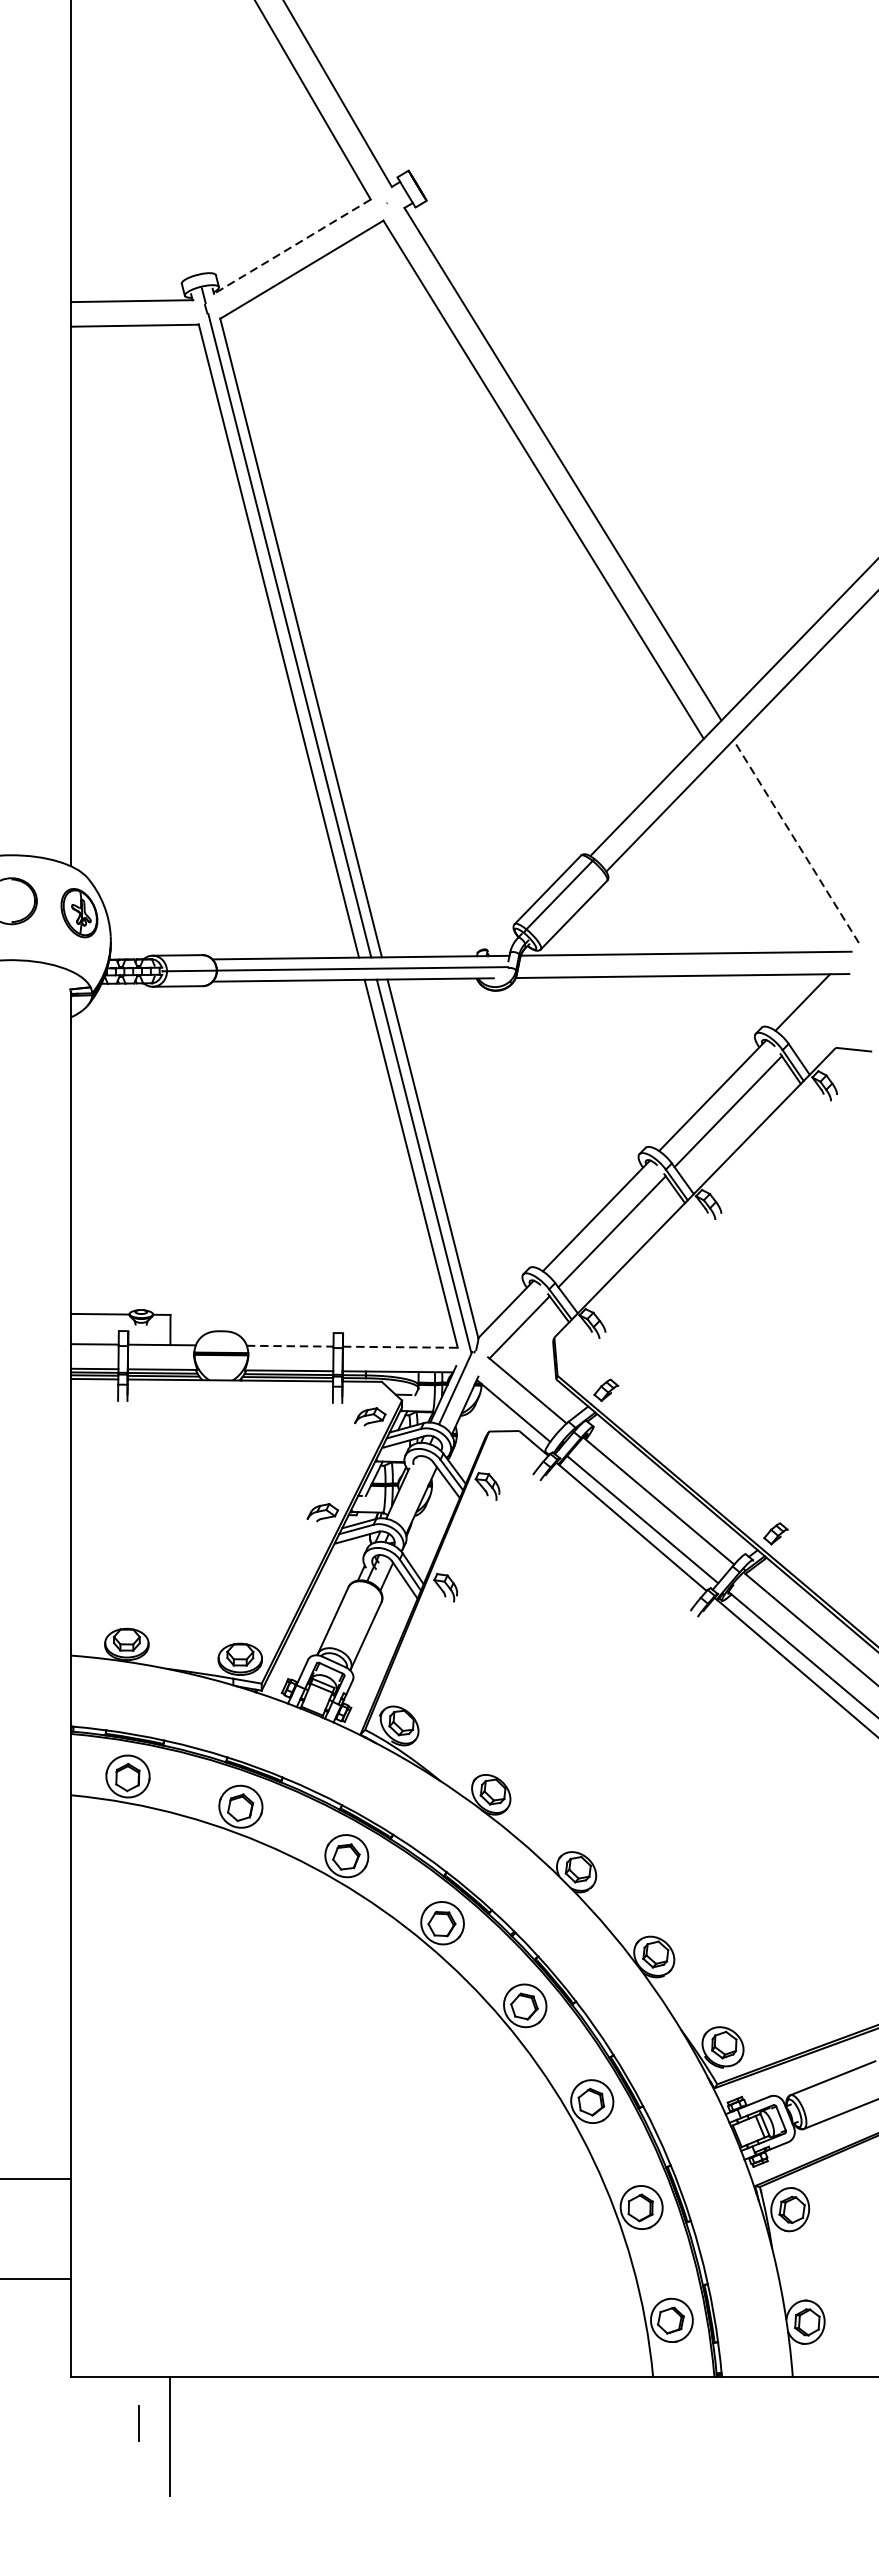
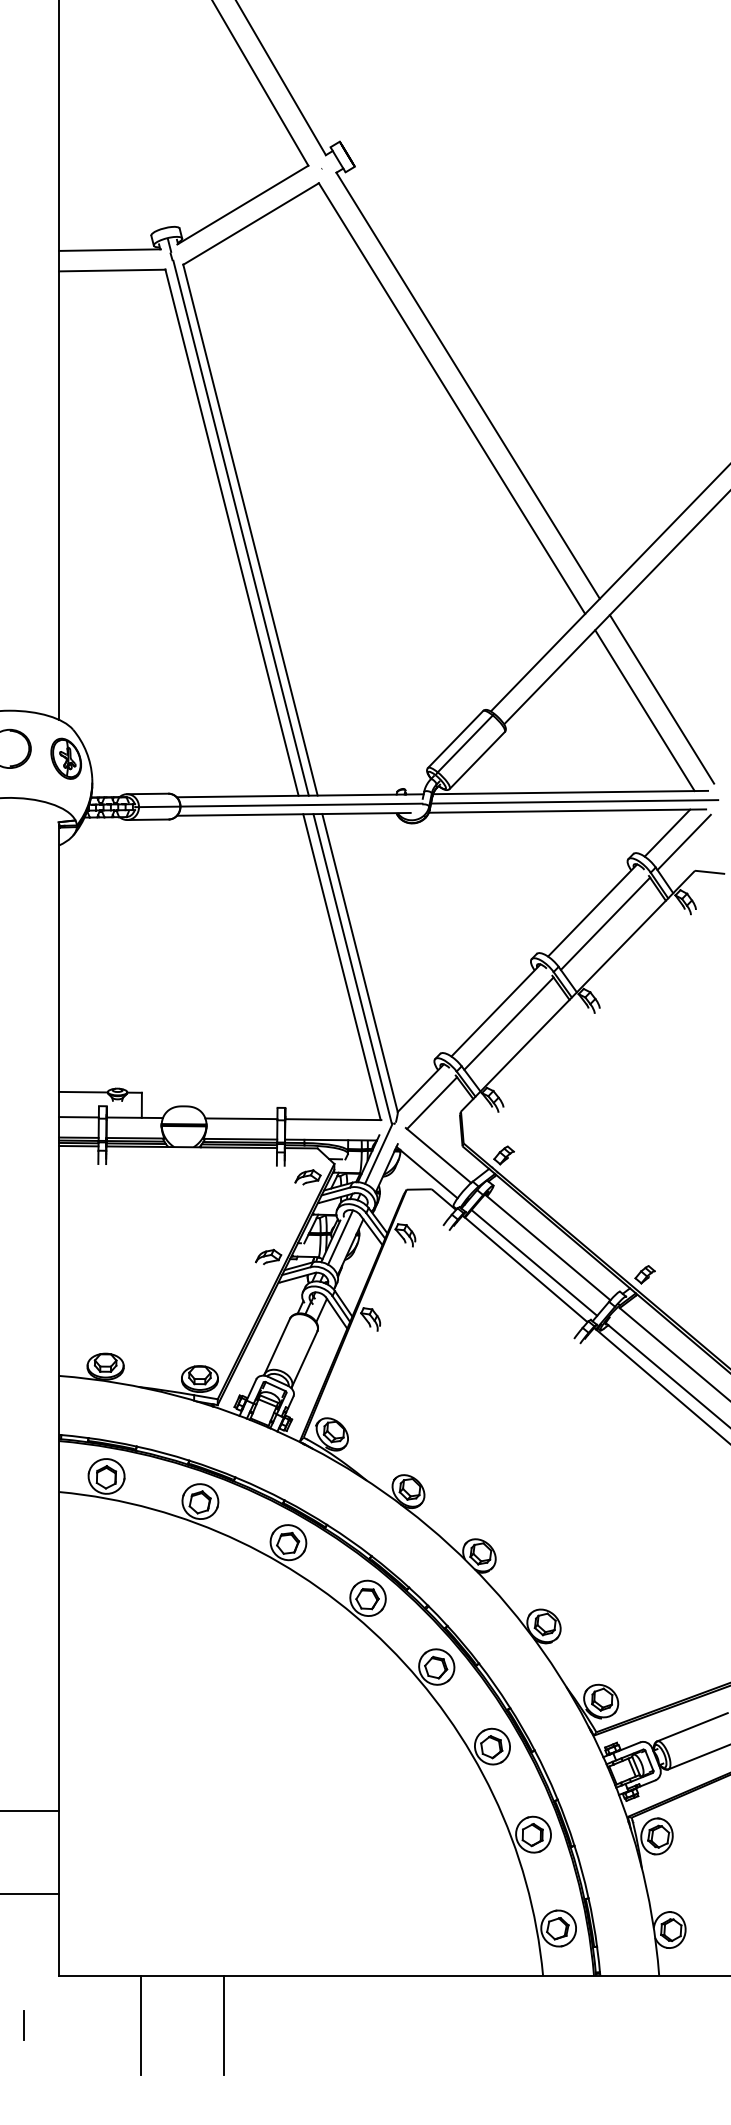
line: (291, 247) -> (242, 205), dashed -> solid
line: (795, 840) -> (661, 698), dashed -> solid
line: (775, 855) -> (644, 710), added
line: (690, 964) -> (574, 801), added
line: (822, 1013) -> (683, 842), added
line: (290, 1345) -> (241, 1118), dashed -> solid
line: (401, 1347) -> (333, 1119), dashed -> solid
line: (409, 1489) -> (340, 1237), added
line: (137, 2423) -> (23, 2025), moved
line: (269, 2435) -> (224, 2024), added

